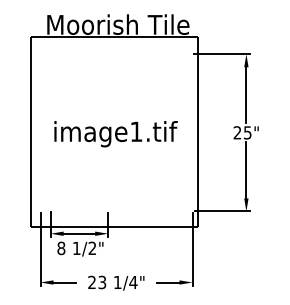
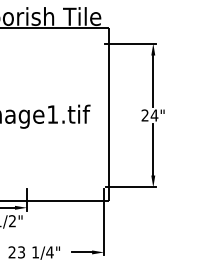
text: (247, 132) -> (154, 115), 25" -> 24"

